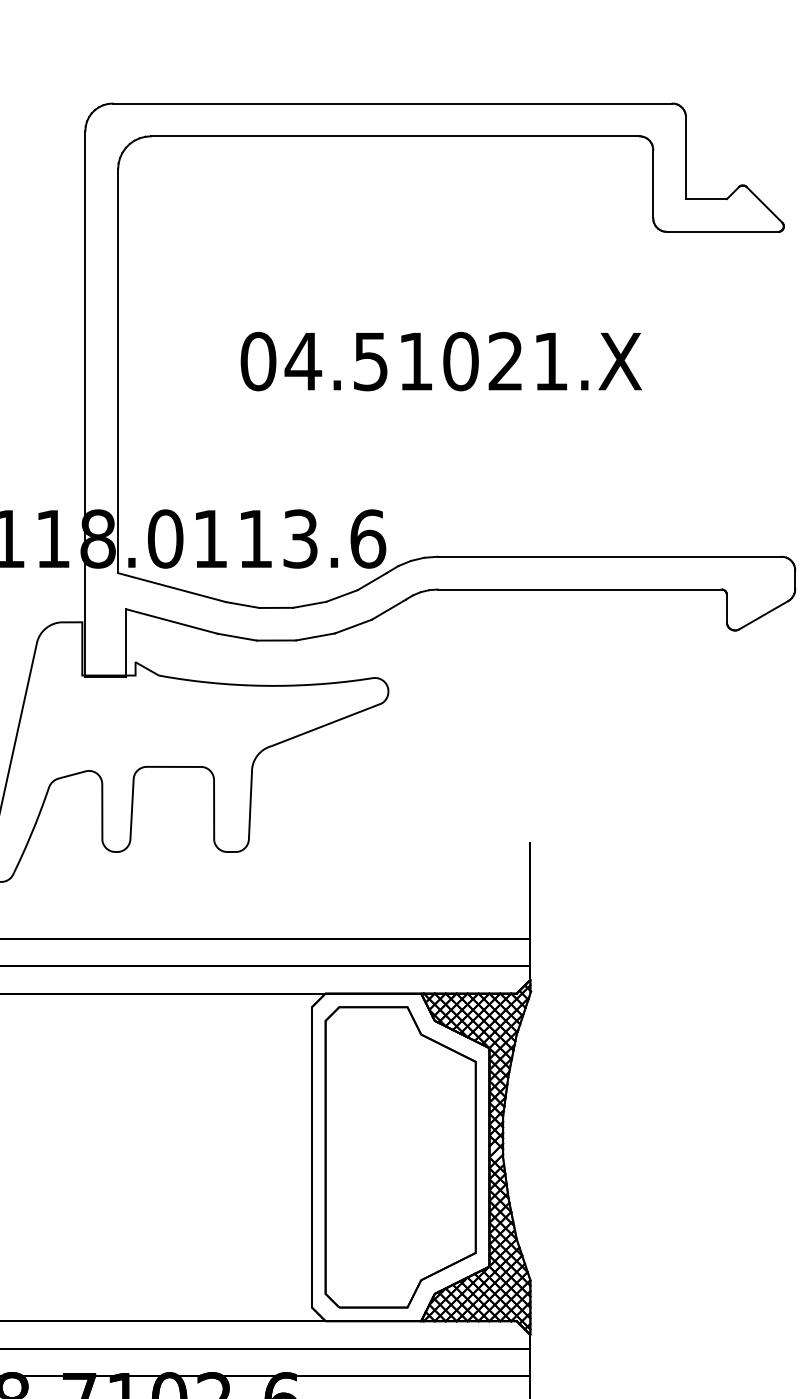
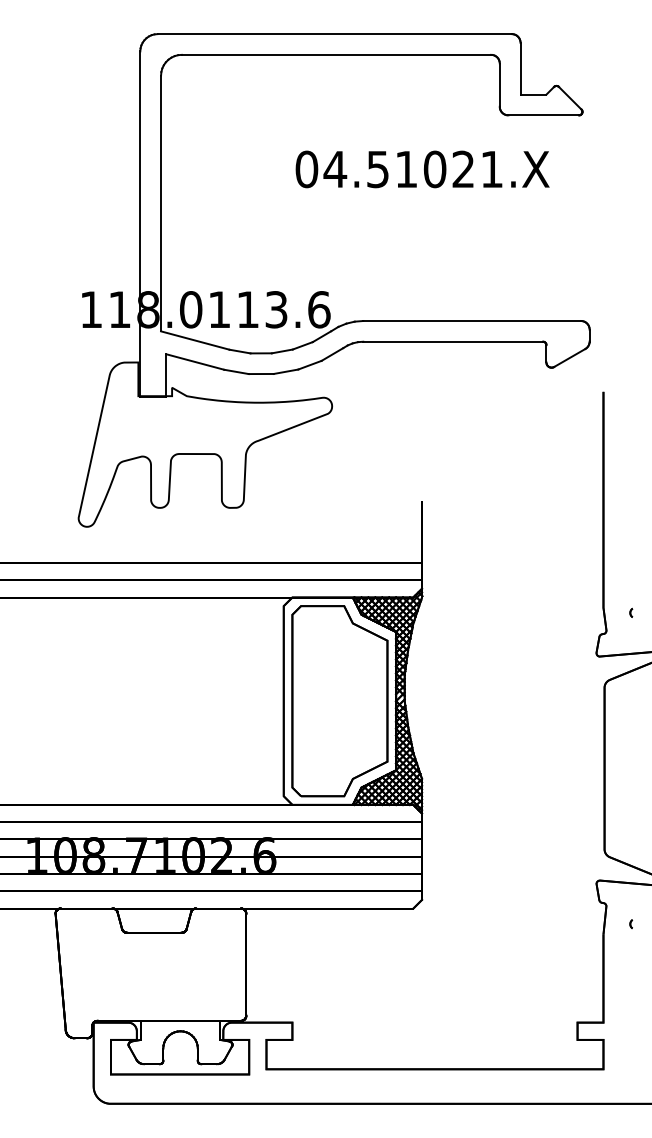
text: (441, 361) -> (422, 169), moved

